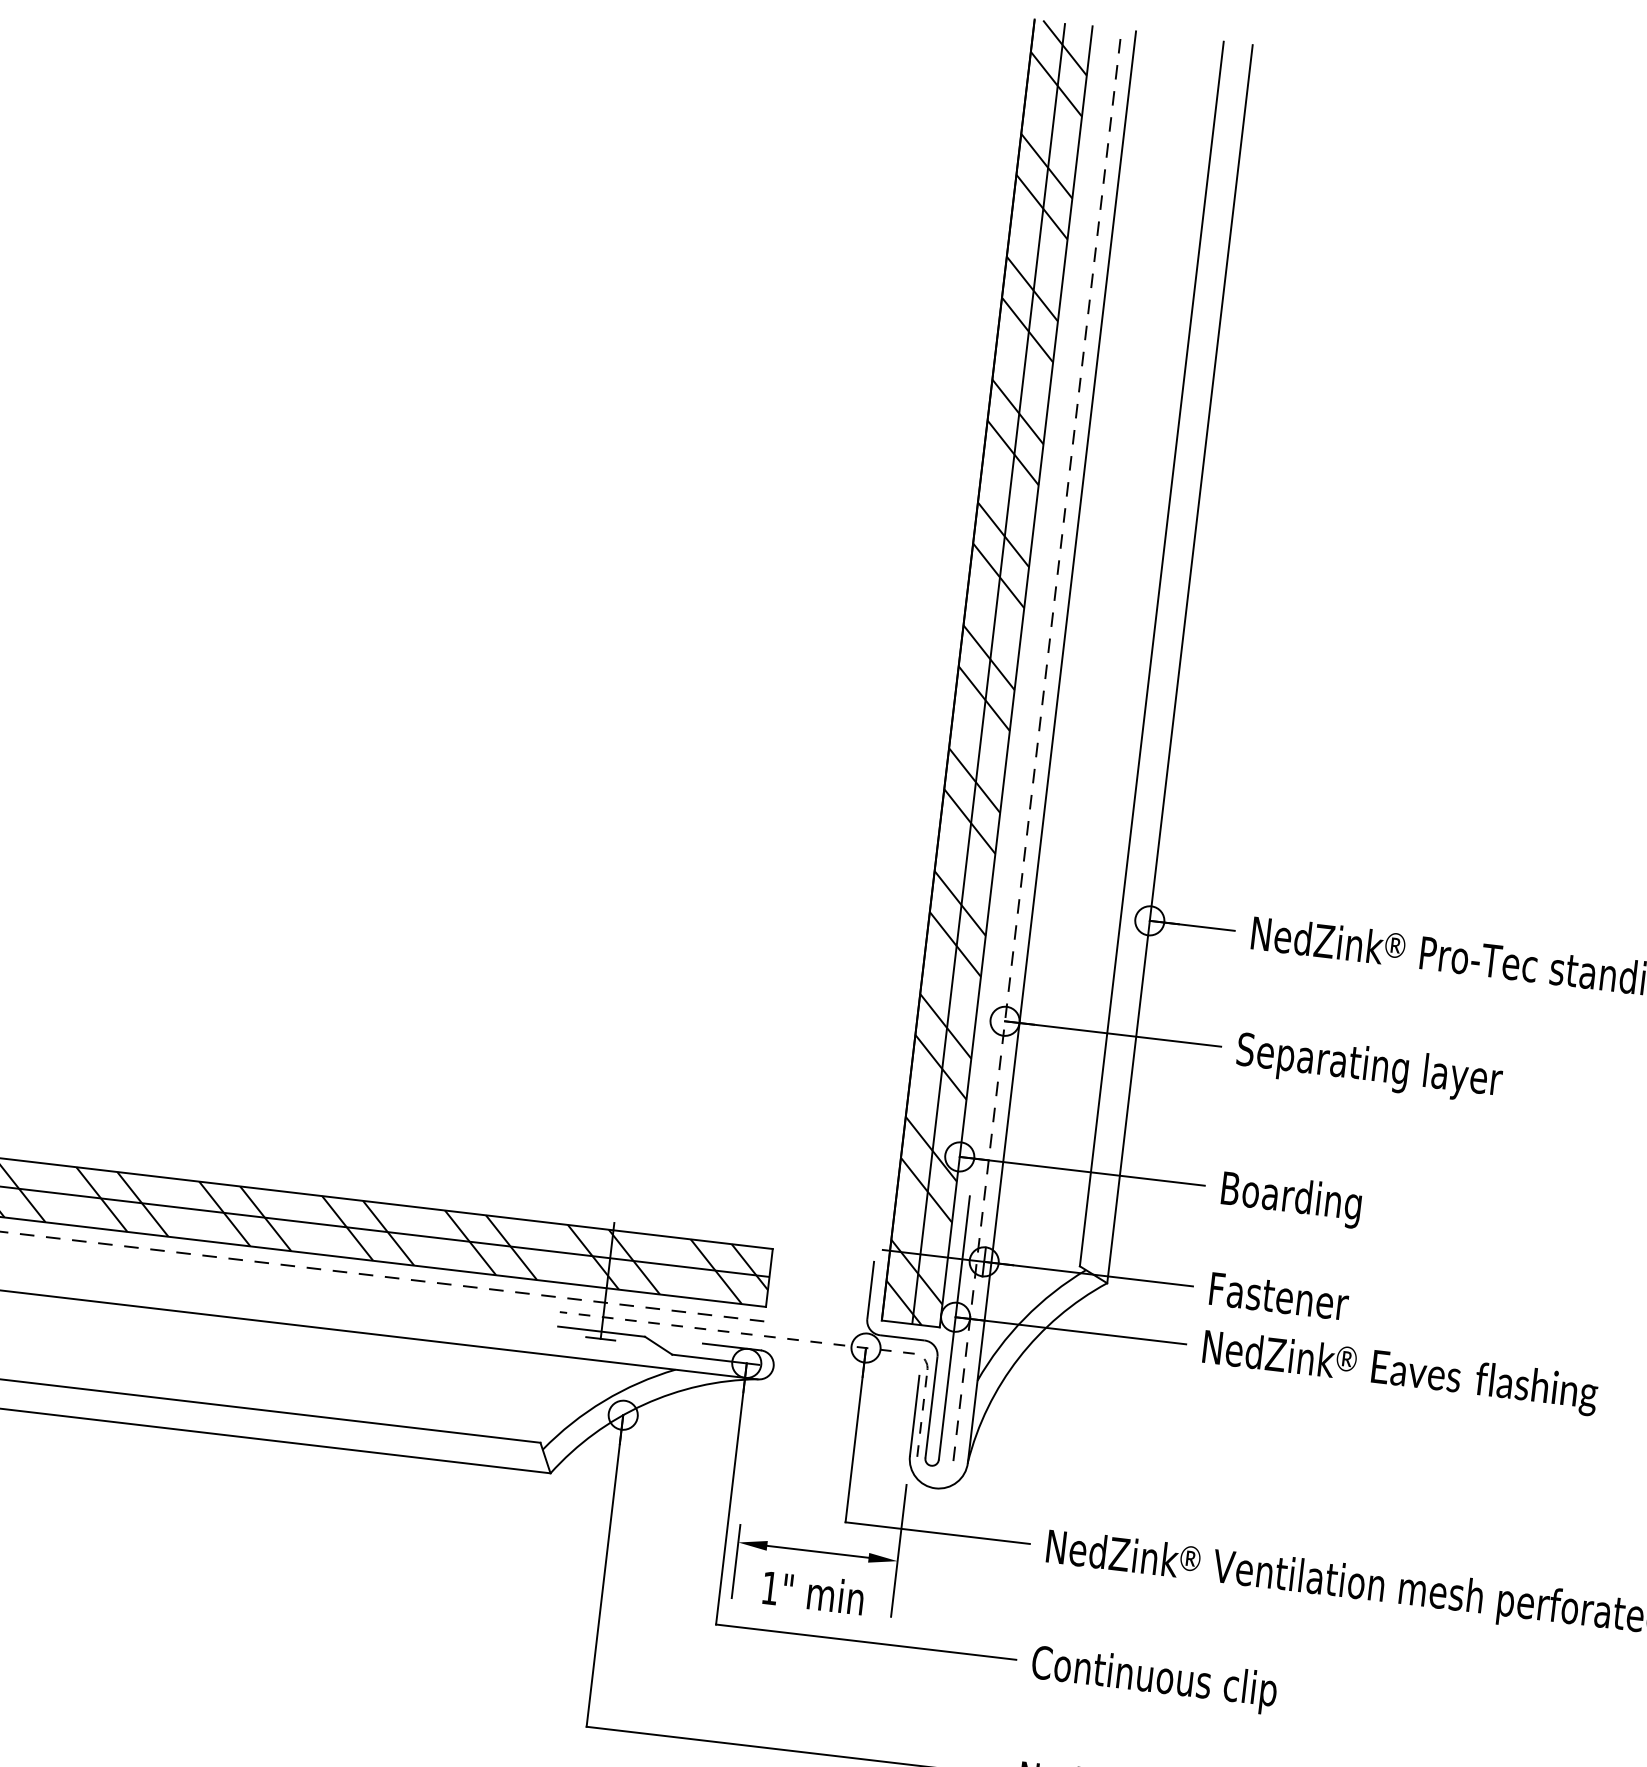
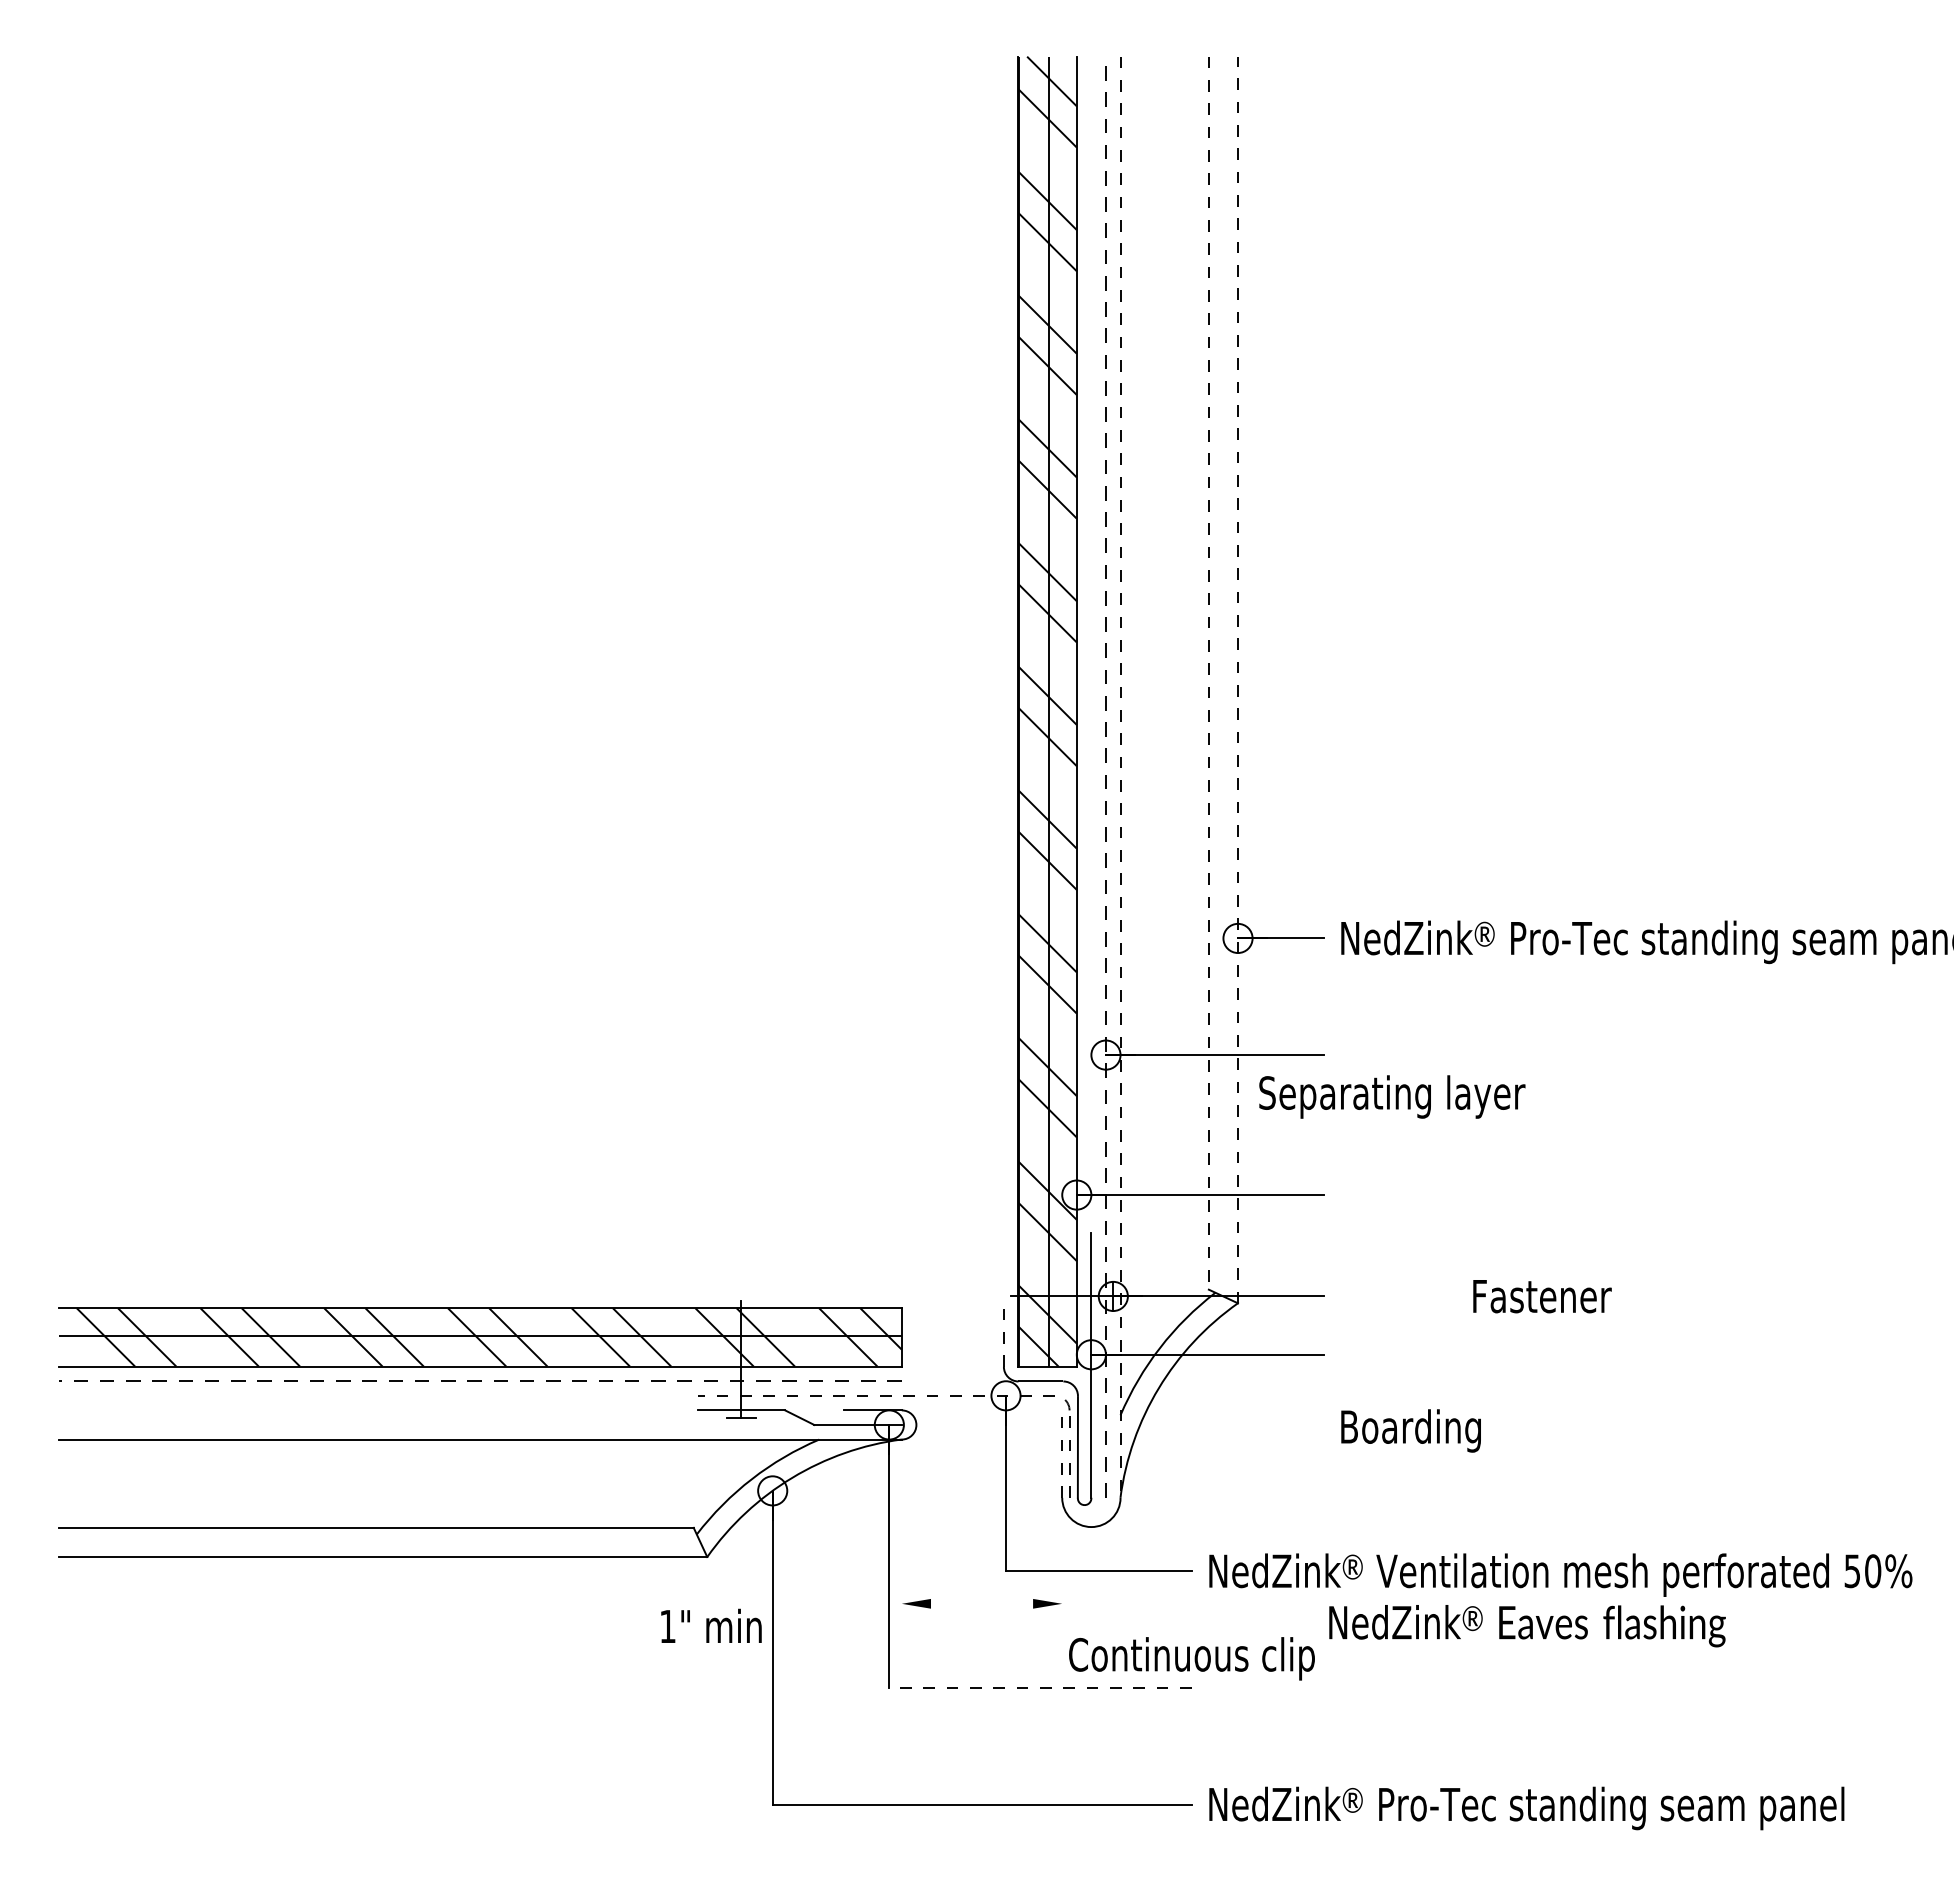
line: (1151, 654) -> (1208, 673), solid -> dashed
line: (1180, 663) -> (1238, 679), solid -> dashed
line: (1051, 747) -> (1120, 777), solid -> dashed
text: (1369, 1067) -> (1392, 1096), moved
text: (1290, 1199) -> (1410, 1430), moved
line: (870, 1289) -> (1003, 1337), solid -> dashed
text: (1279, 1296) -> (1542, 1296), moved
text: (1400, 1373) -> (1527, 1626), moved
line: (914, 1415) -> (1062, 1457), solid -> dashed
line: (899, 1550) -> (1062, 1593), removed
line: (818, 1551) -> (982, 1603), removed
line: (735, 1560) -> (901, 1622), removed
text: (813, 1592) -> (711, 1625), moved
line: (865, 1641) -> (1039, 1687), solid -> dashed
text: (1153, 1679) -> (1191, 1658), moved

